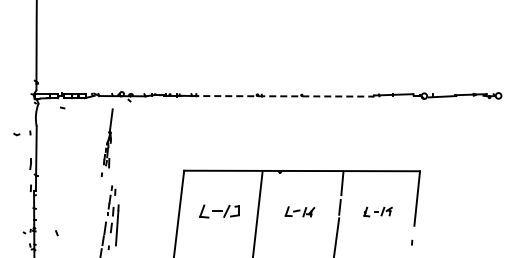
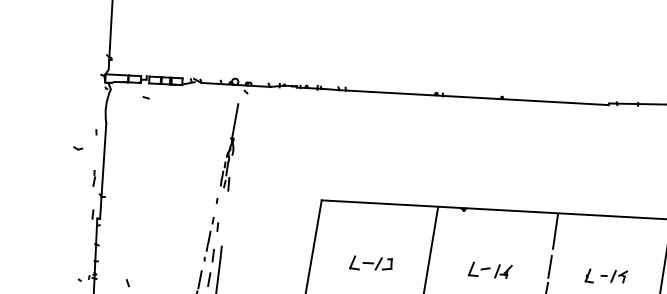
line: (282, 96) -> (473, 97), dashed -> solid
part: (16, 134) -> (77, 148), moved
part: (106, 142) -> (226, 153), moved
part: (219, 211) -> (370, 263), size x0.71

